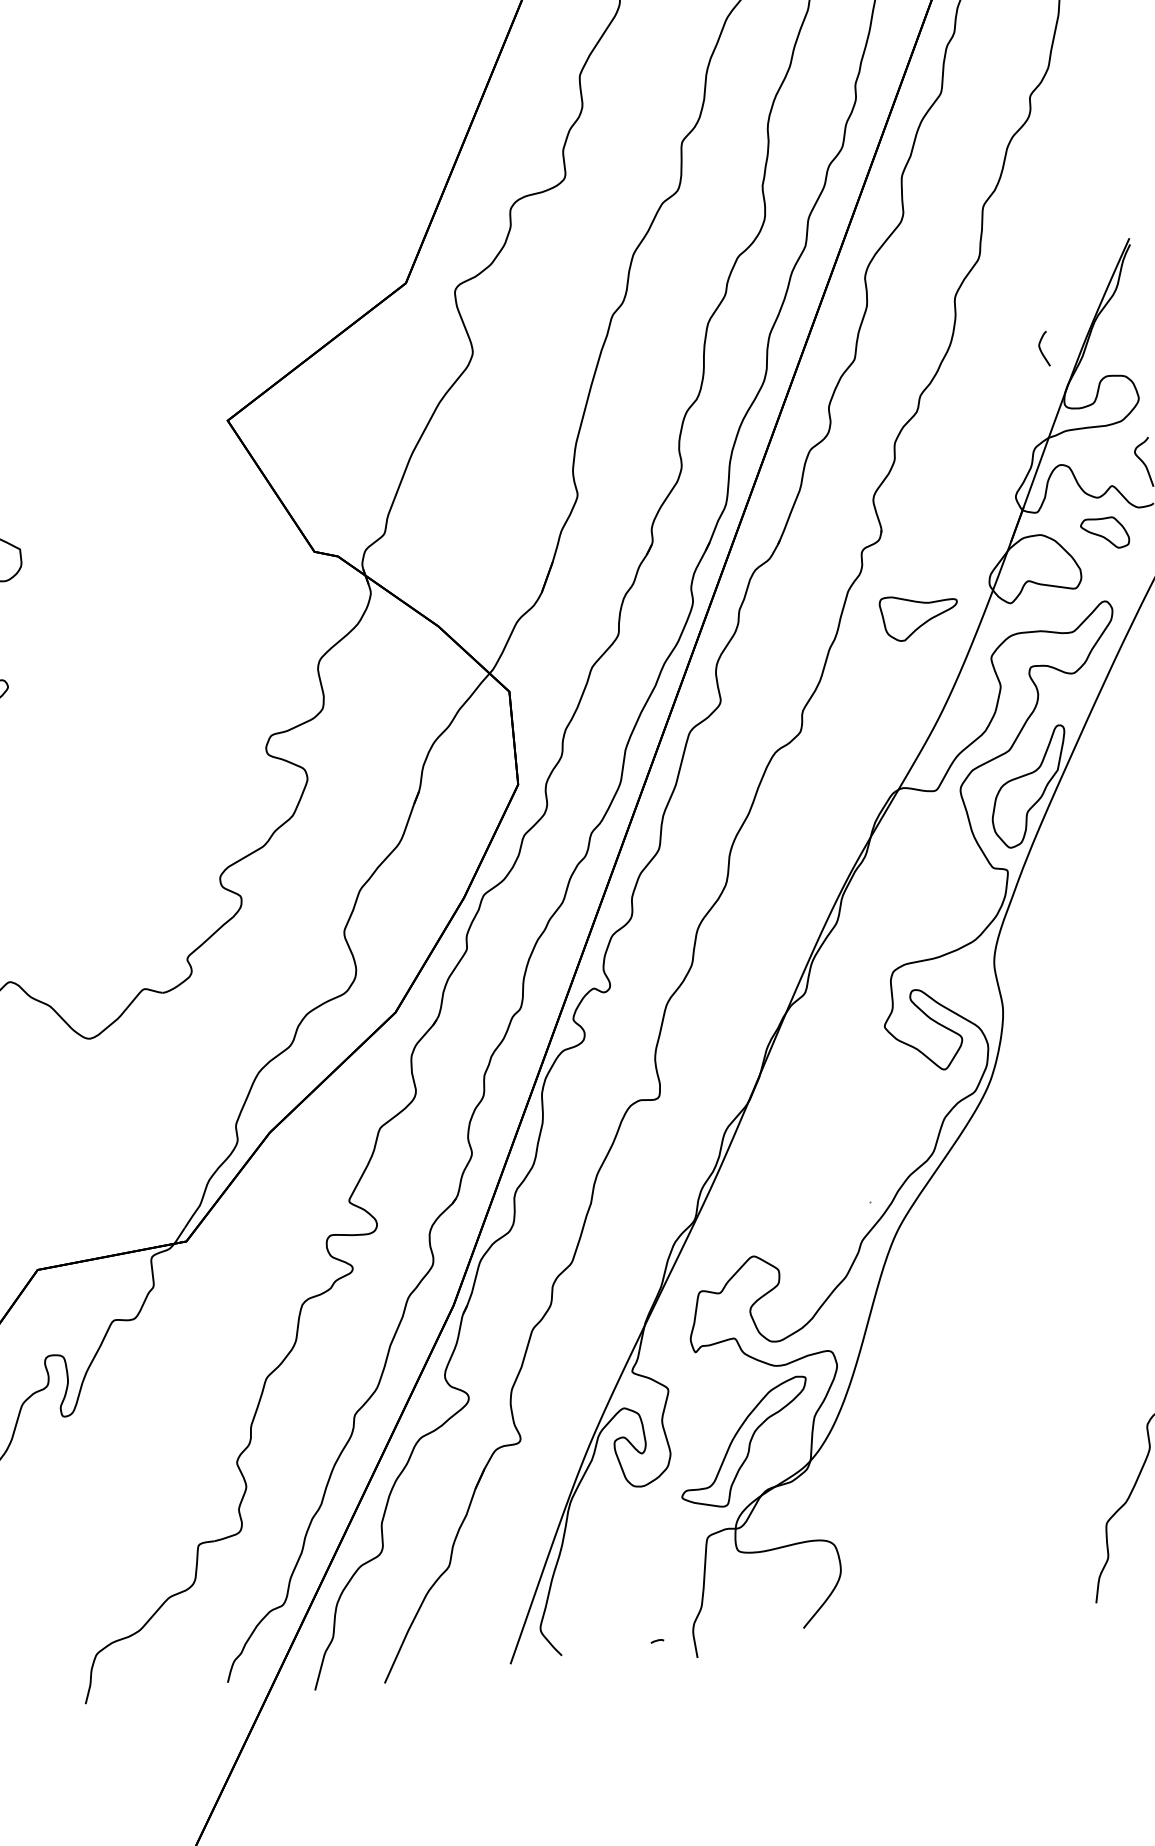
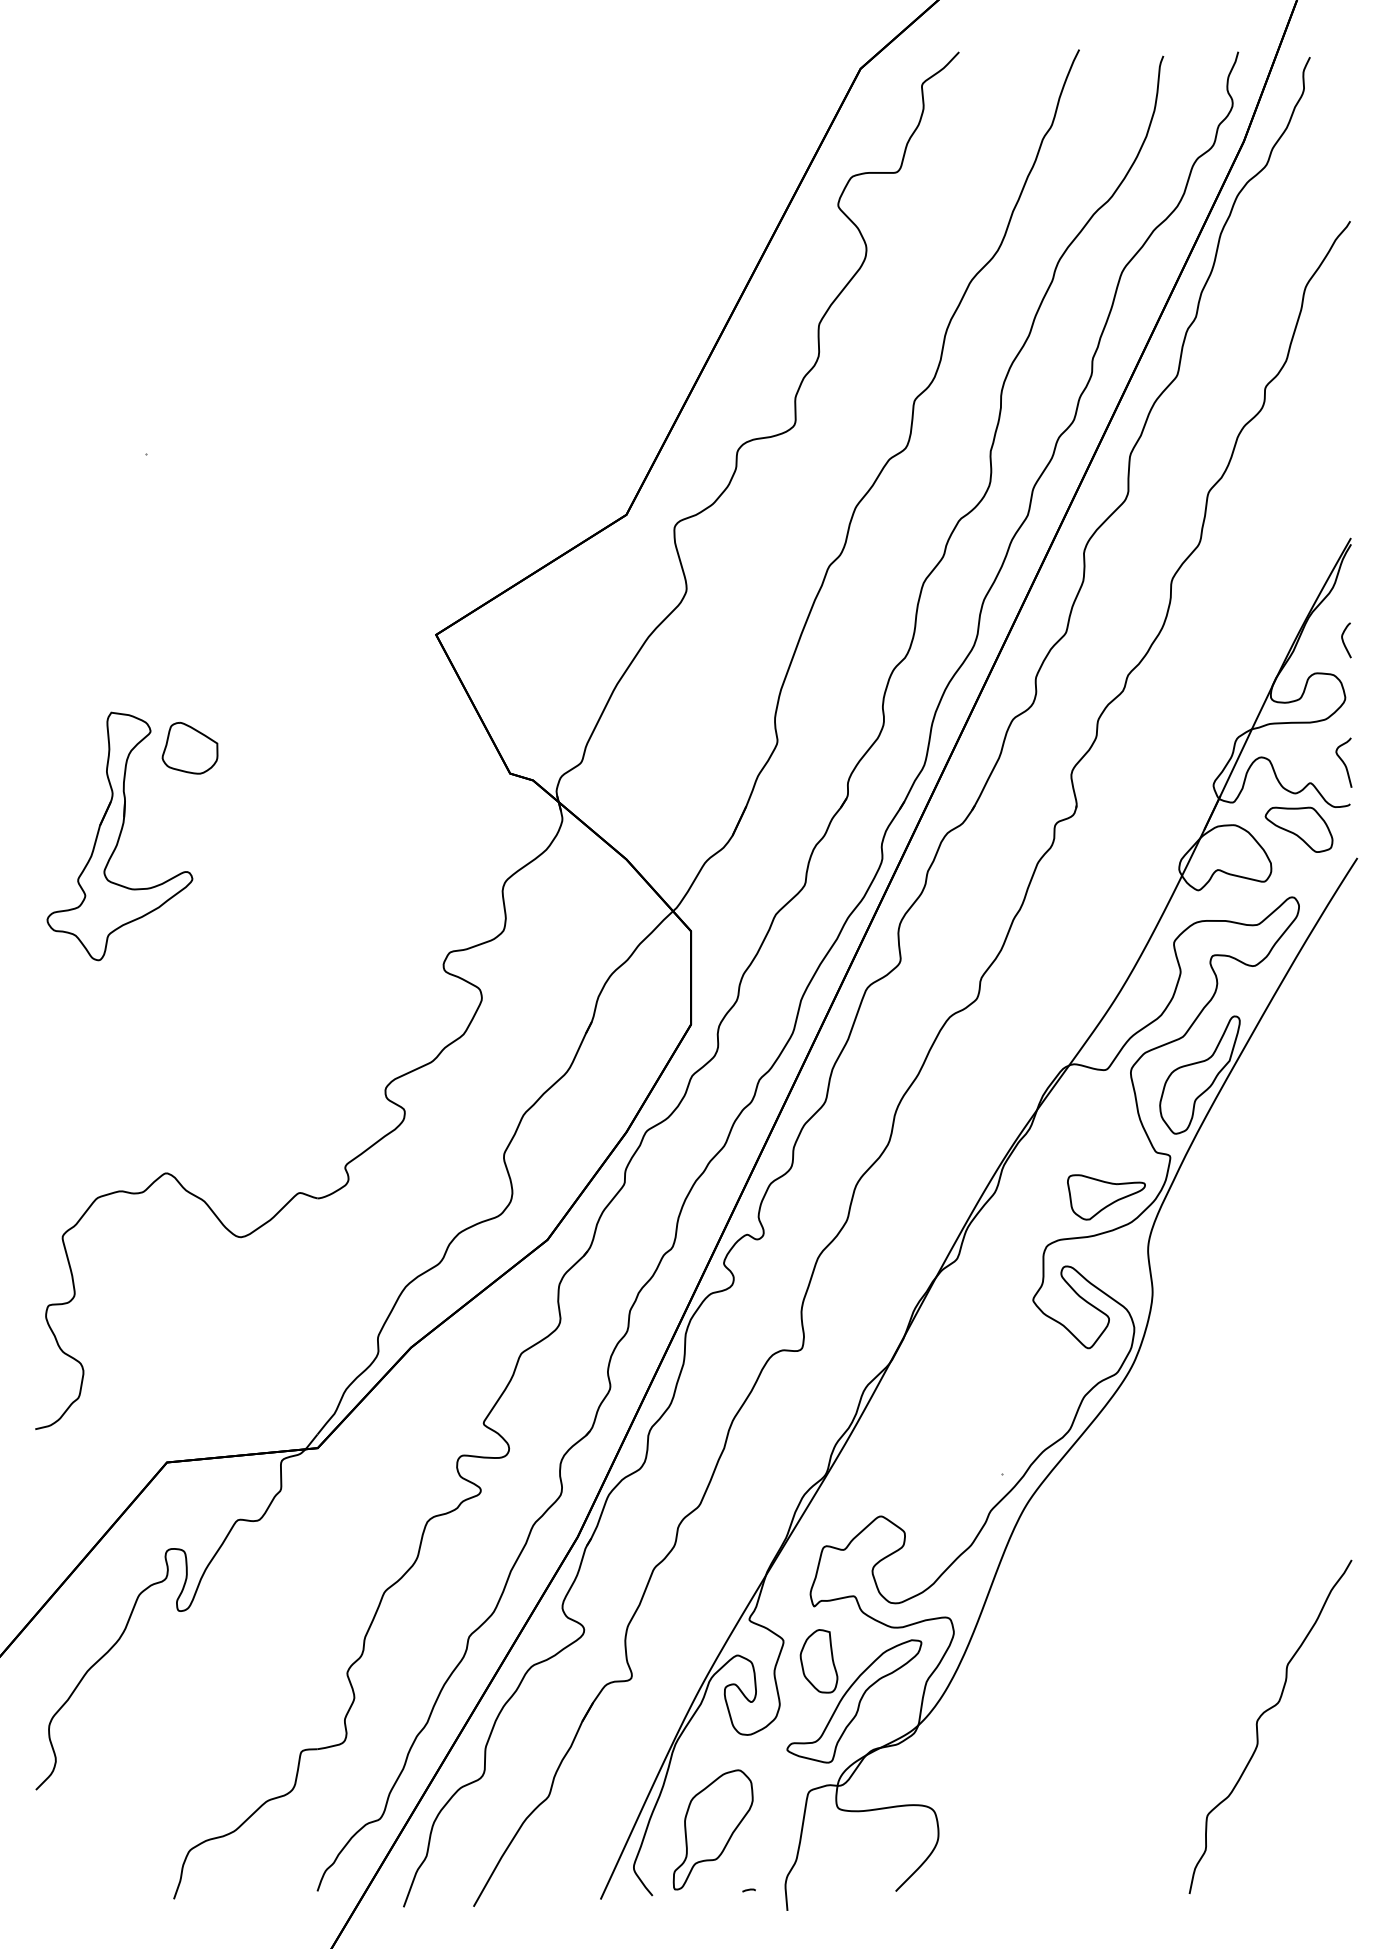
curve: (1042, 351) -> (1344, 642), moved
part: (1104, 533) -> (1298, 829), size x1.43
part: (919, 617) -> (1106, 1197), moved
part: (705, 1406) -> (818, 1661), added
part: (615, 1583) -> (712, 1829), added

